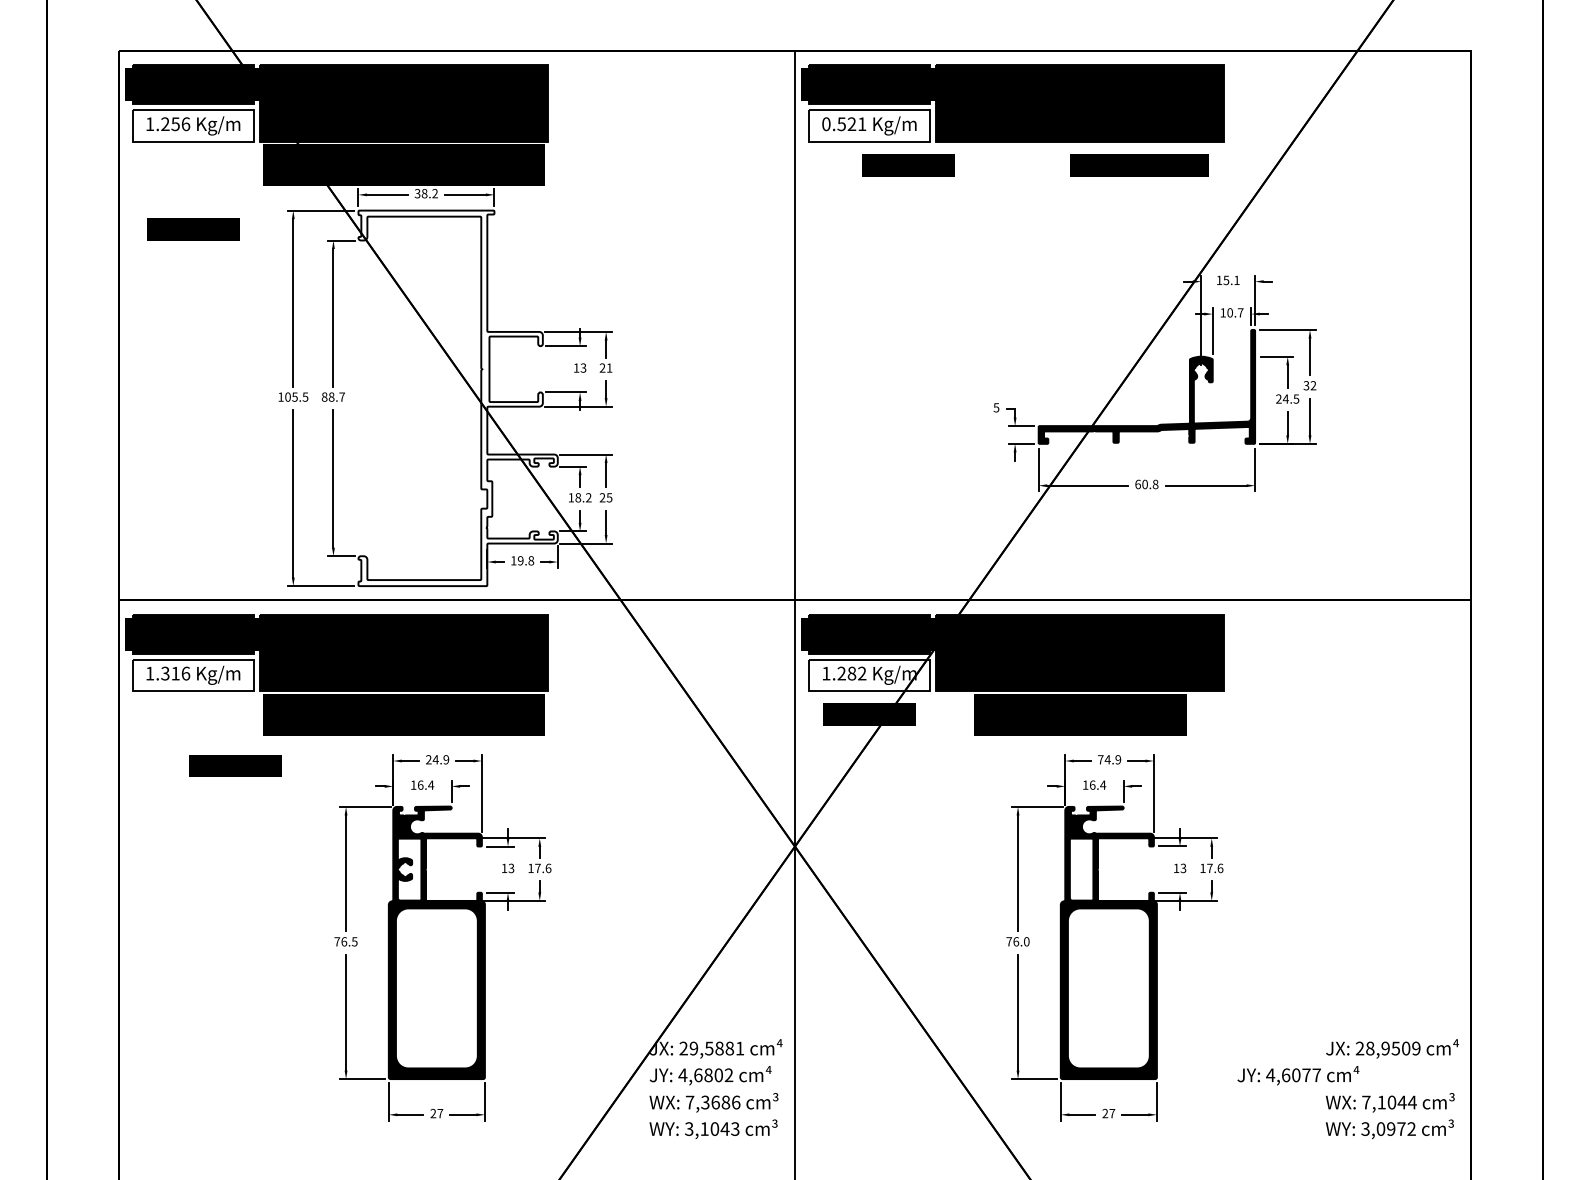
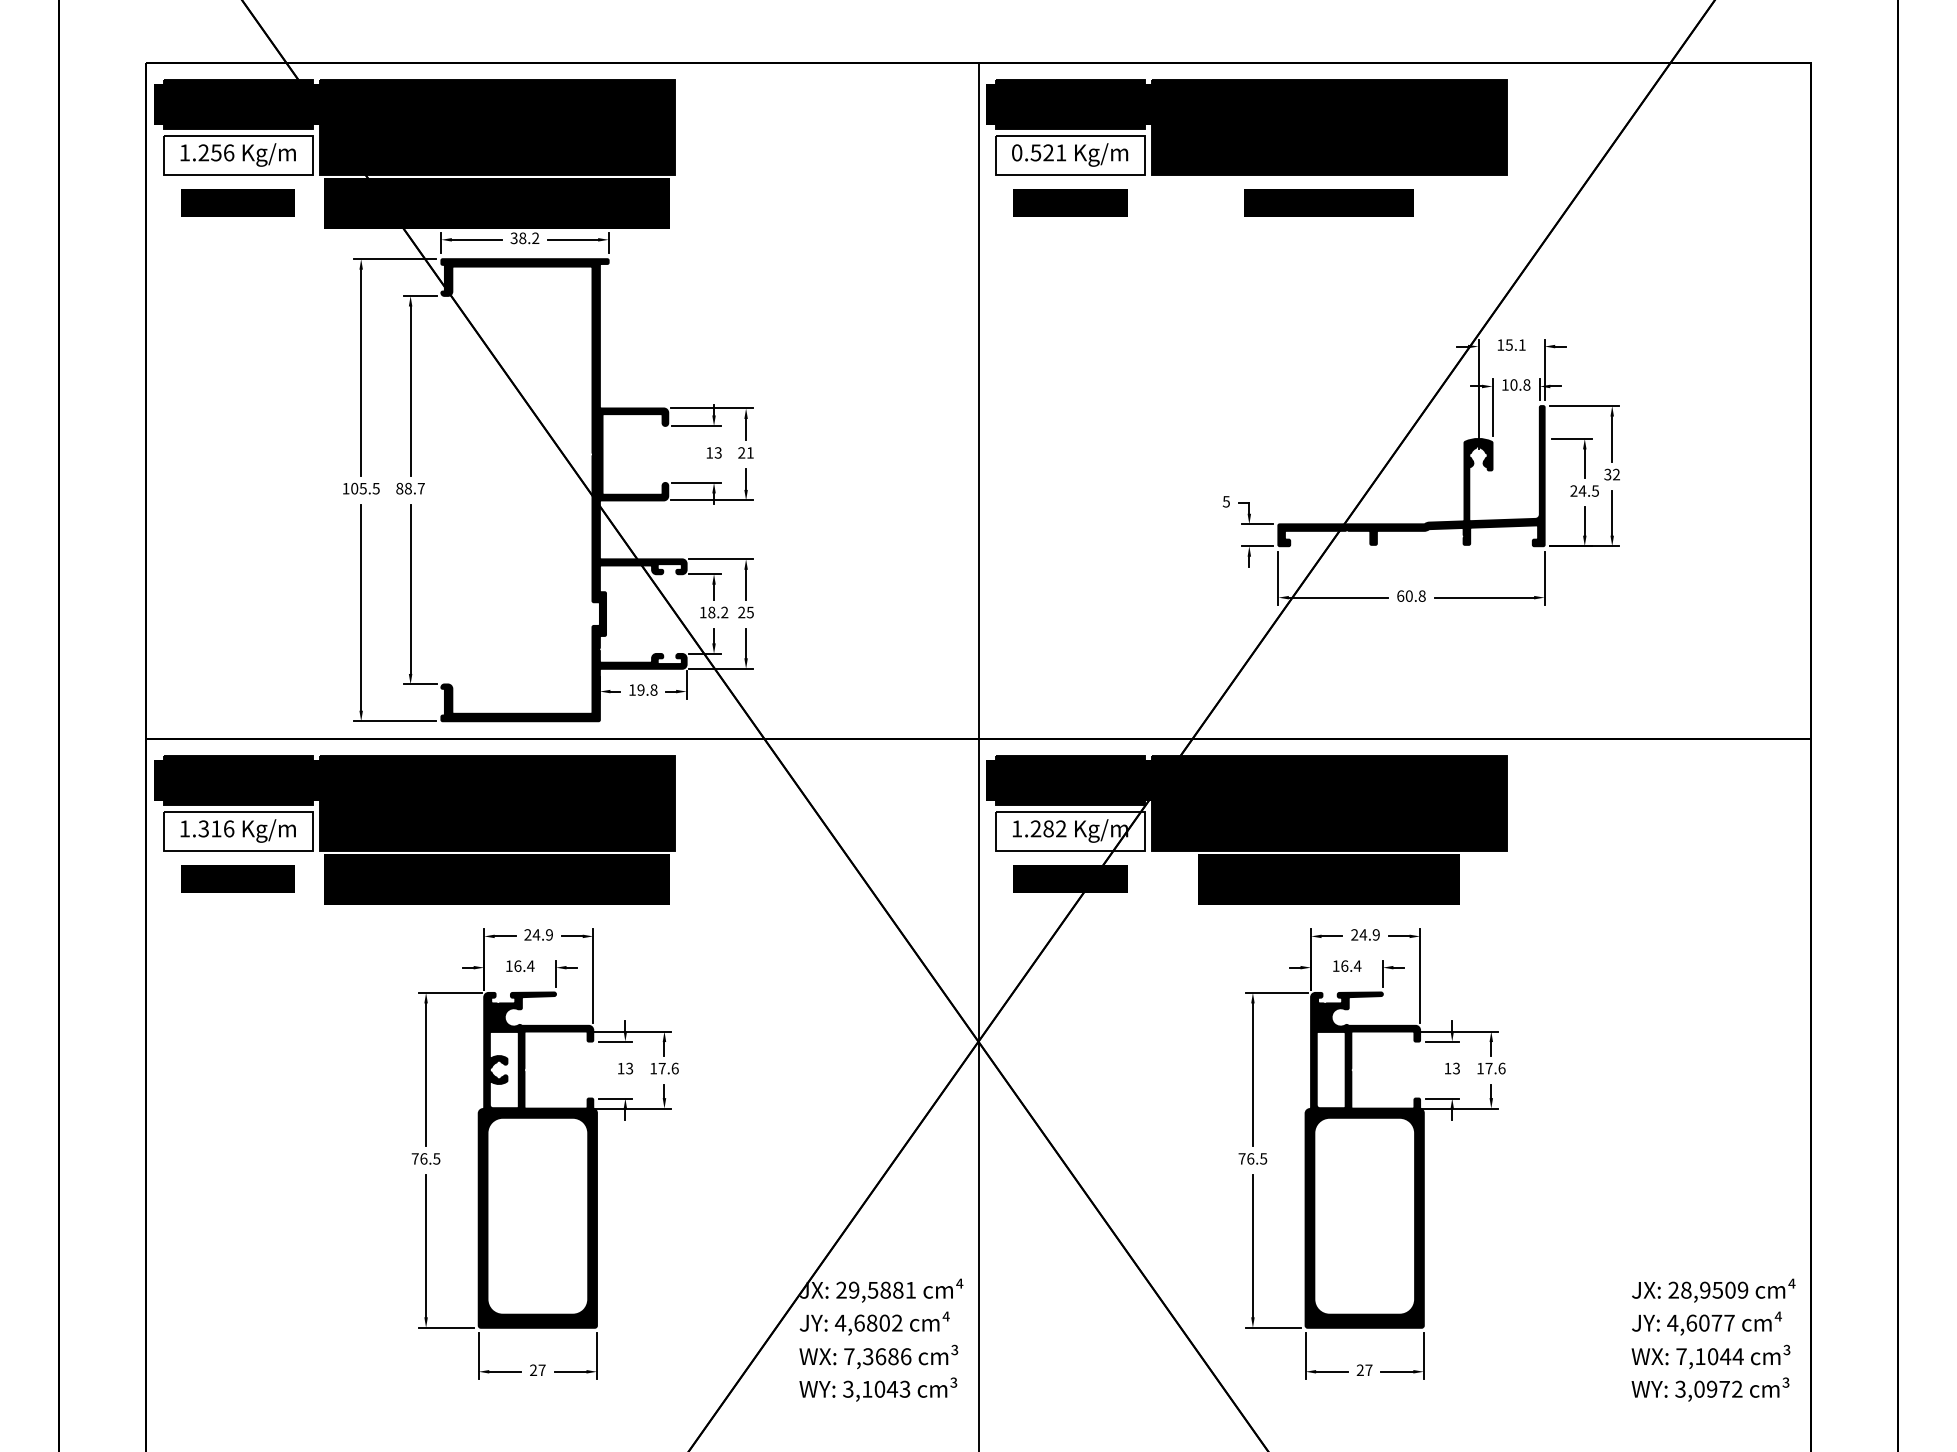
text: (908, 164) -> (1070, 202), moved
text: (1138, 164) -> (1328, 202), moved
text: (192, 228) -> (237, 202), moved
text: (1240, 312) -> (1526, 384), 10.7 -> 10.8
fill: (457, 398) -> (563, 490), added
text: (1100, 759) -> (1354, 934), 74.9 -> 24.9
text: (235, 765) -> (237, 878), moved
text: (1026, 941) -> (1263, 1158), 76.0 -> 76.5
text: (1298, 1075) -> (1706, 1323), moved

